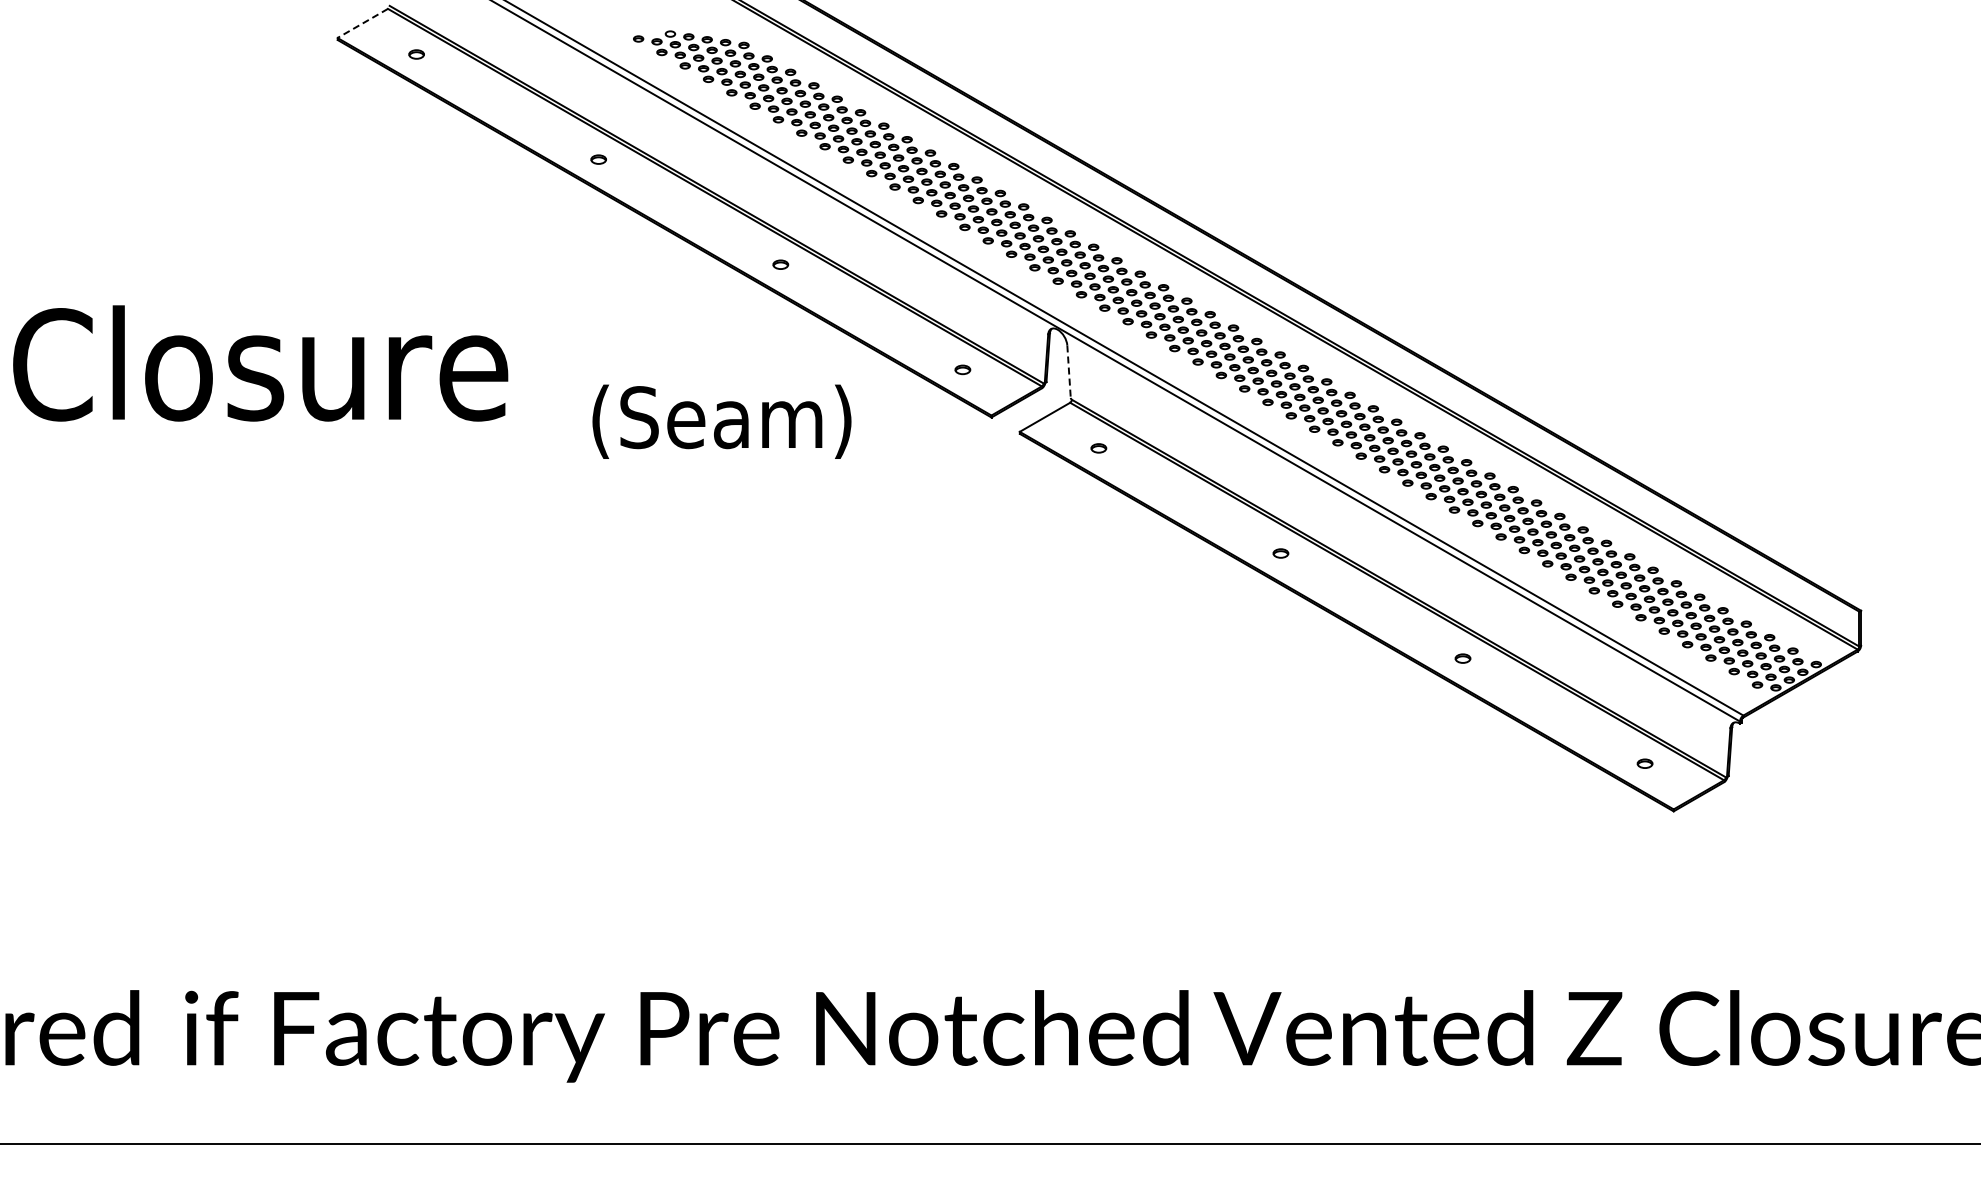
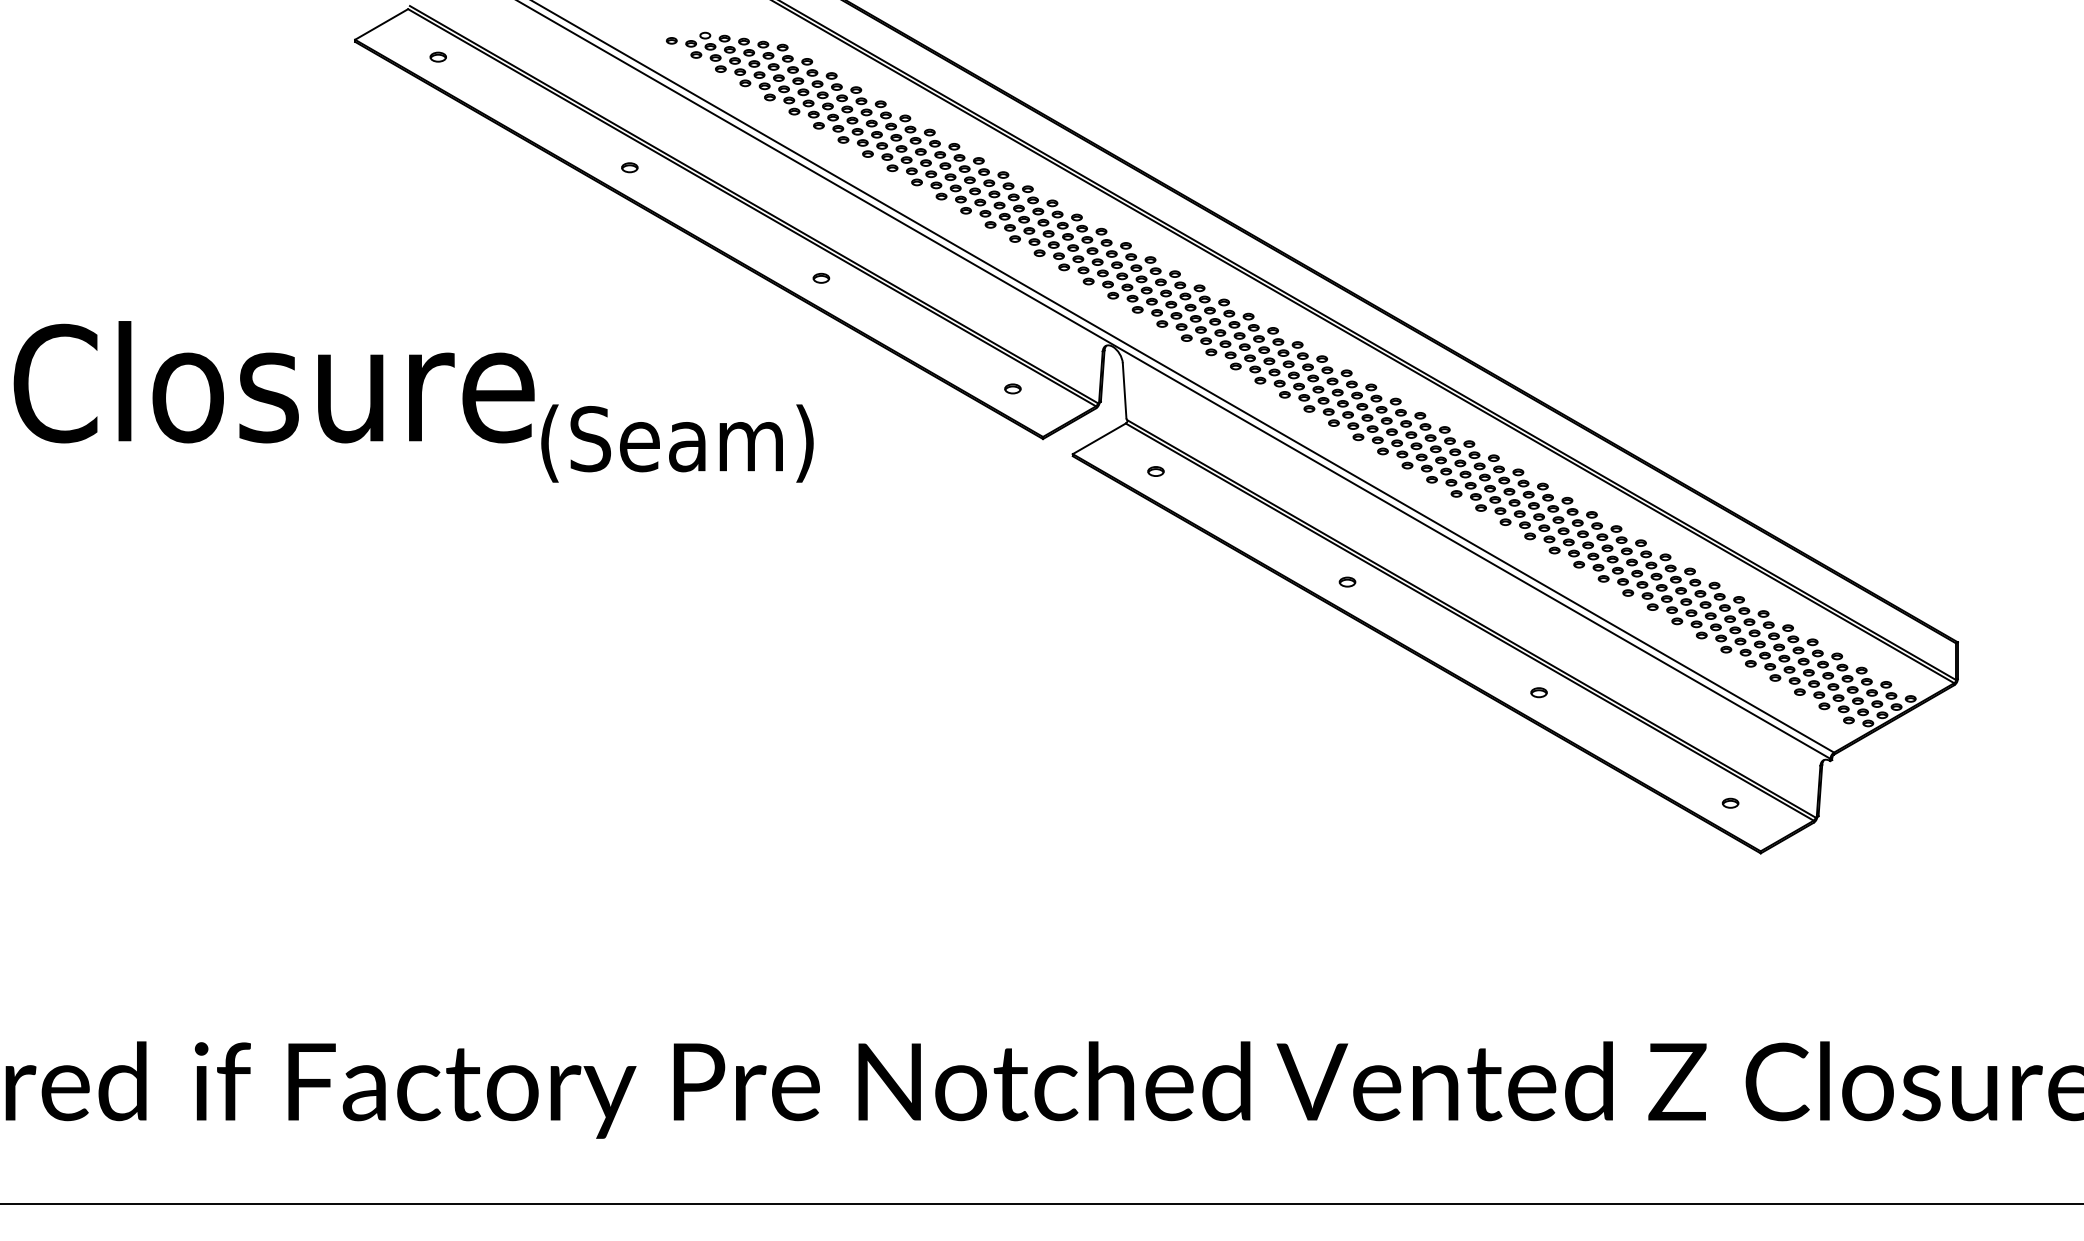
line: (362, 23) -> (381, 24), dashed -> solid
line: (1069, 372) -> (1125, 391), dashed -> solid
text: (721, 421) -> (676, 443), moved

